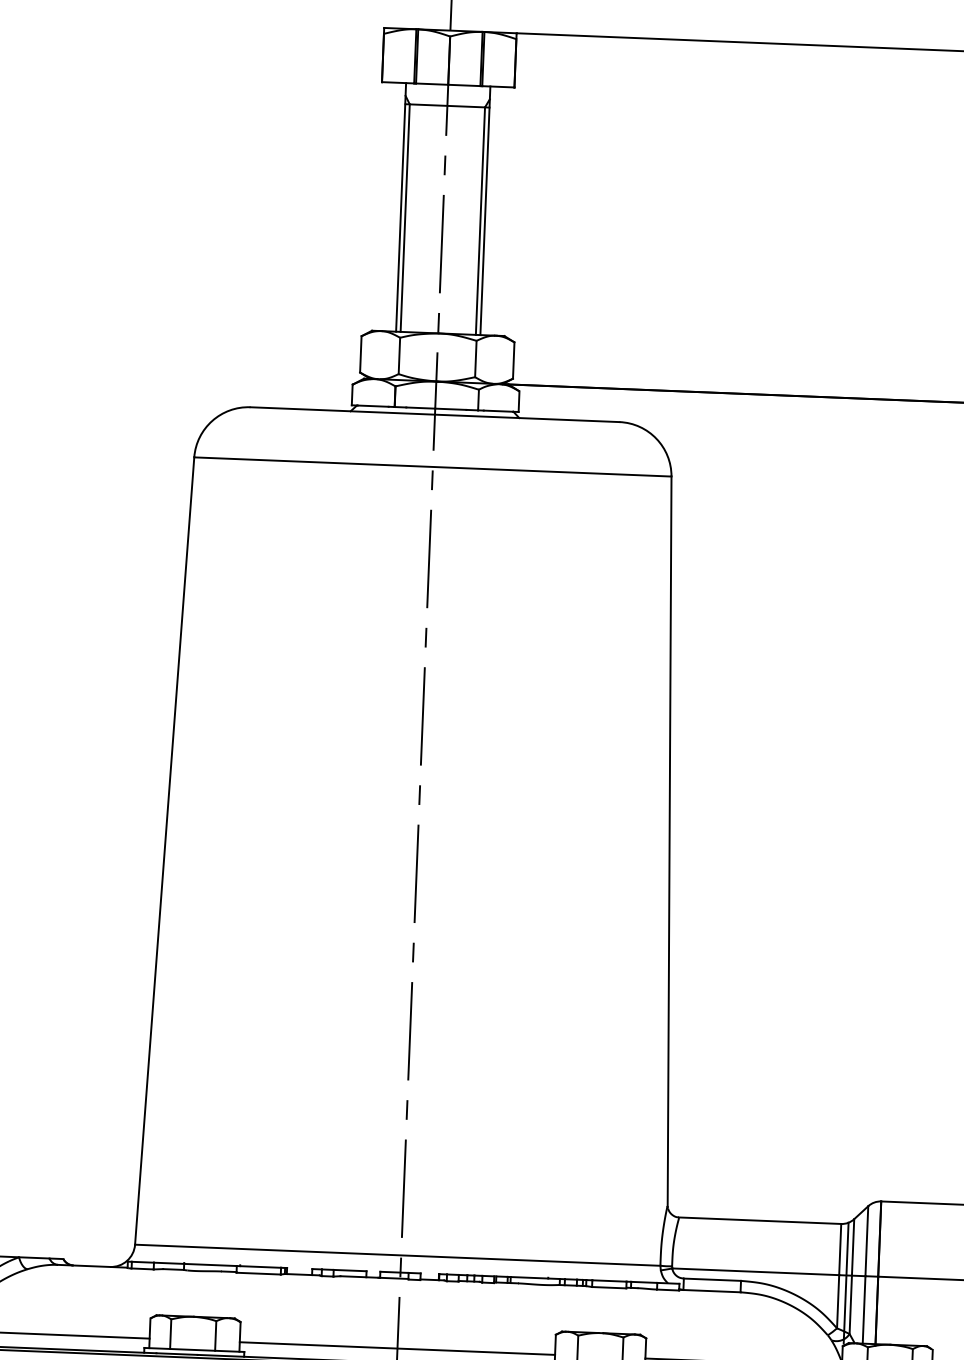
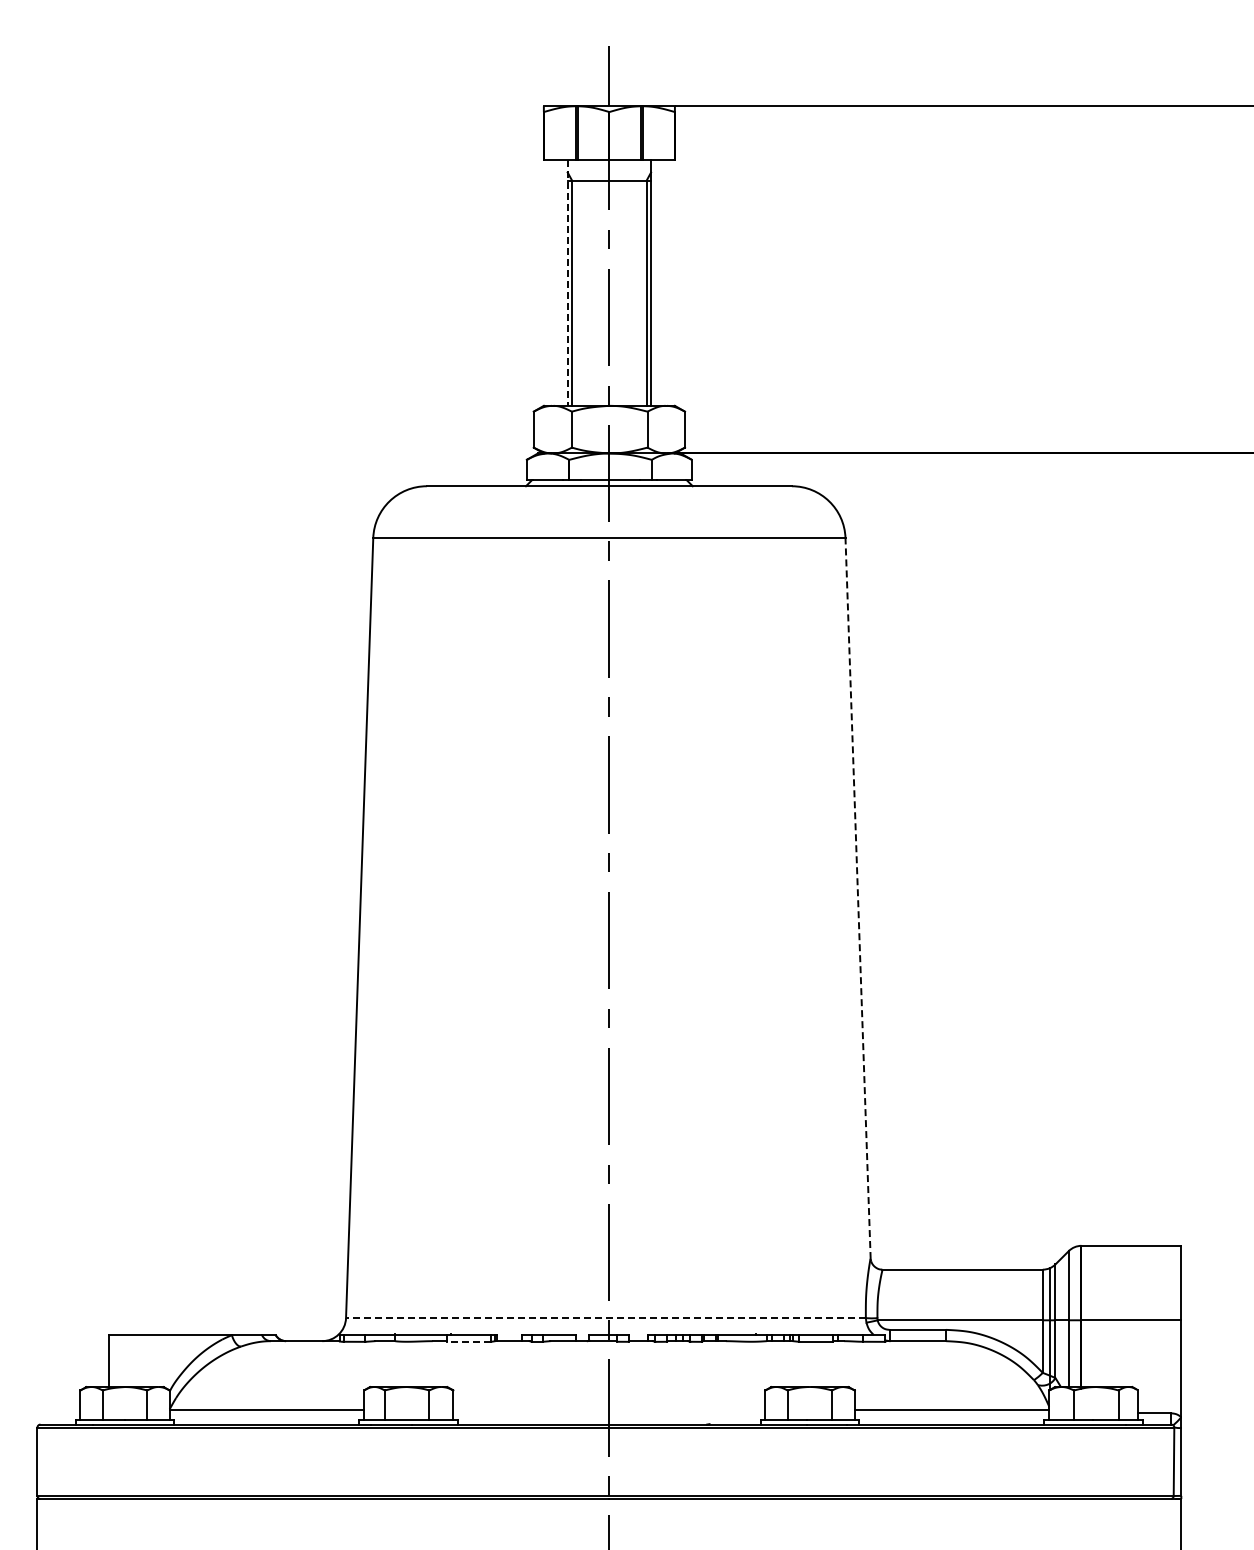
line: (400, 207) -> (567, 282), solid -> dashed
line: (670, 841) -> (858, 898), solid -> dashed
line: (397, 1255) -> (605, 1318), solid -> dashed
line: (258, 1273) -> (469, 1341), solid -> dashed
line: (397, 1348) -> (609, 1410), removed

